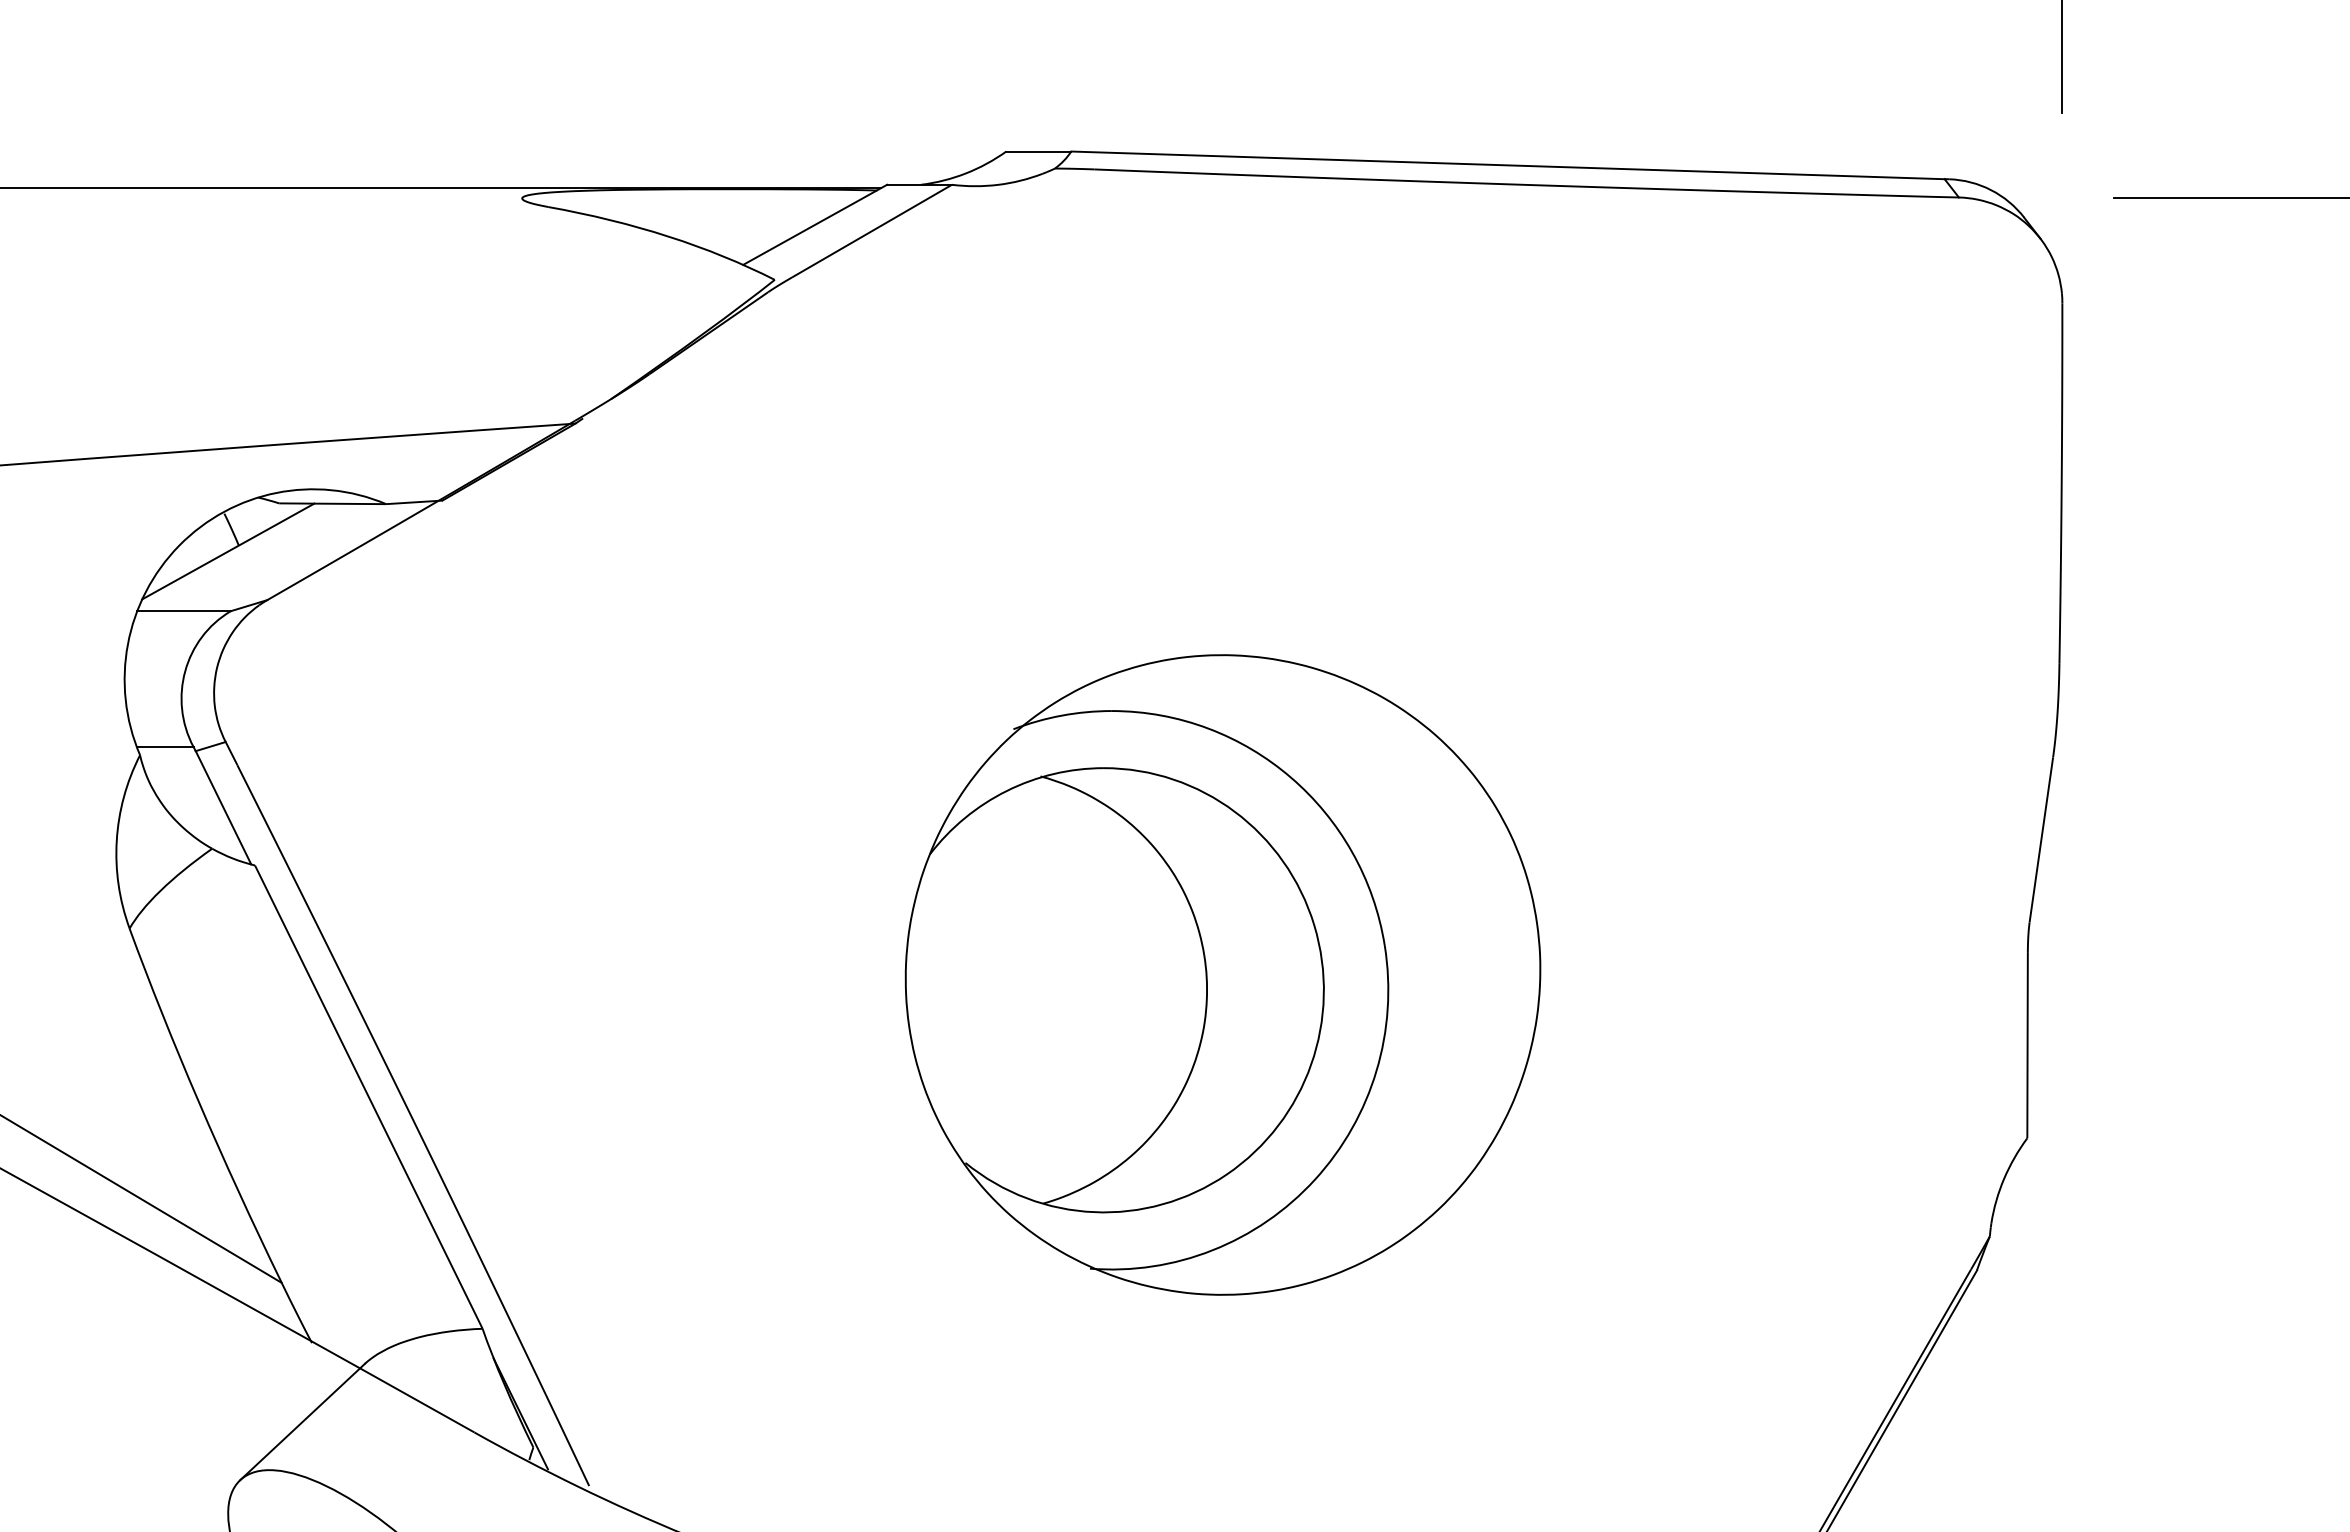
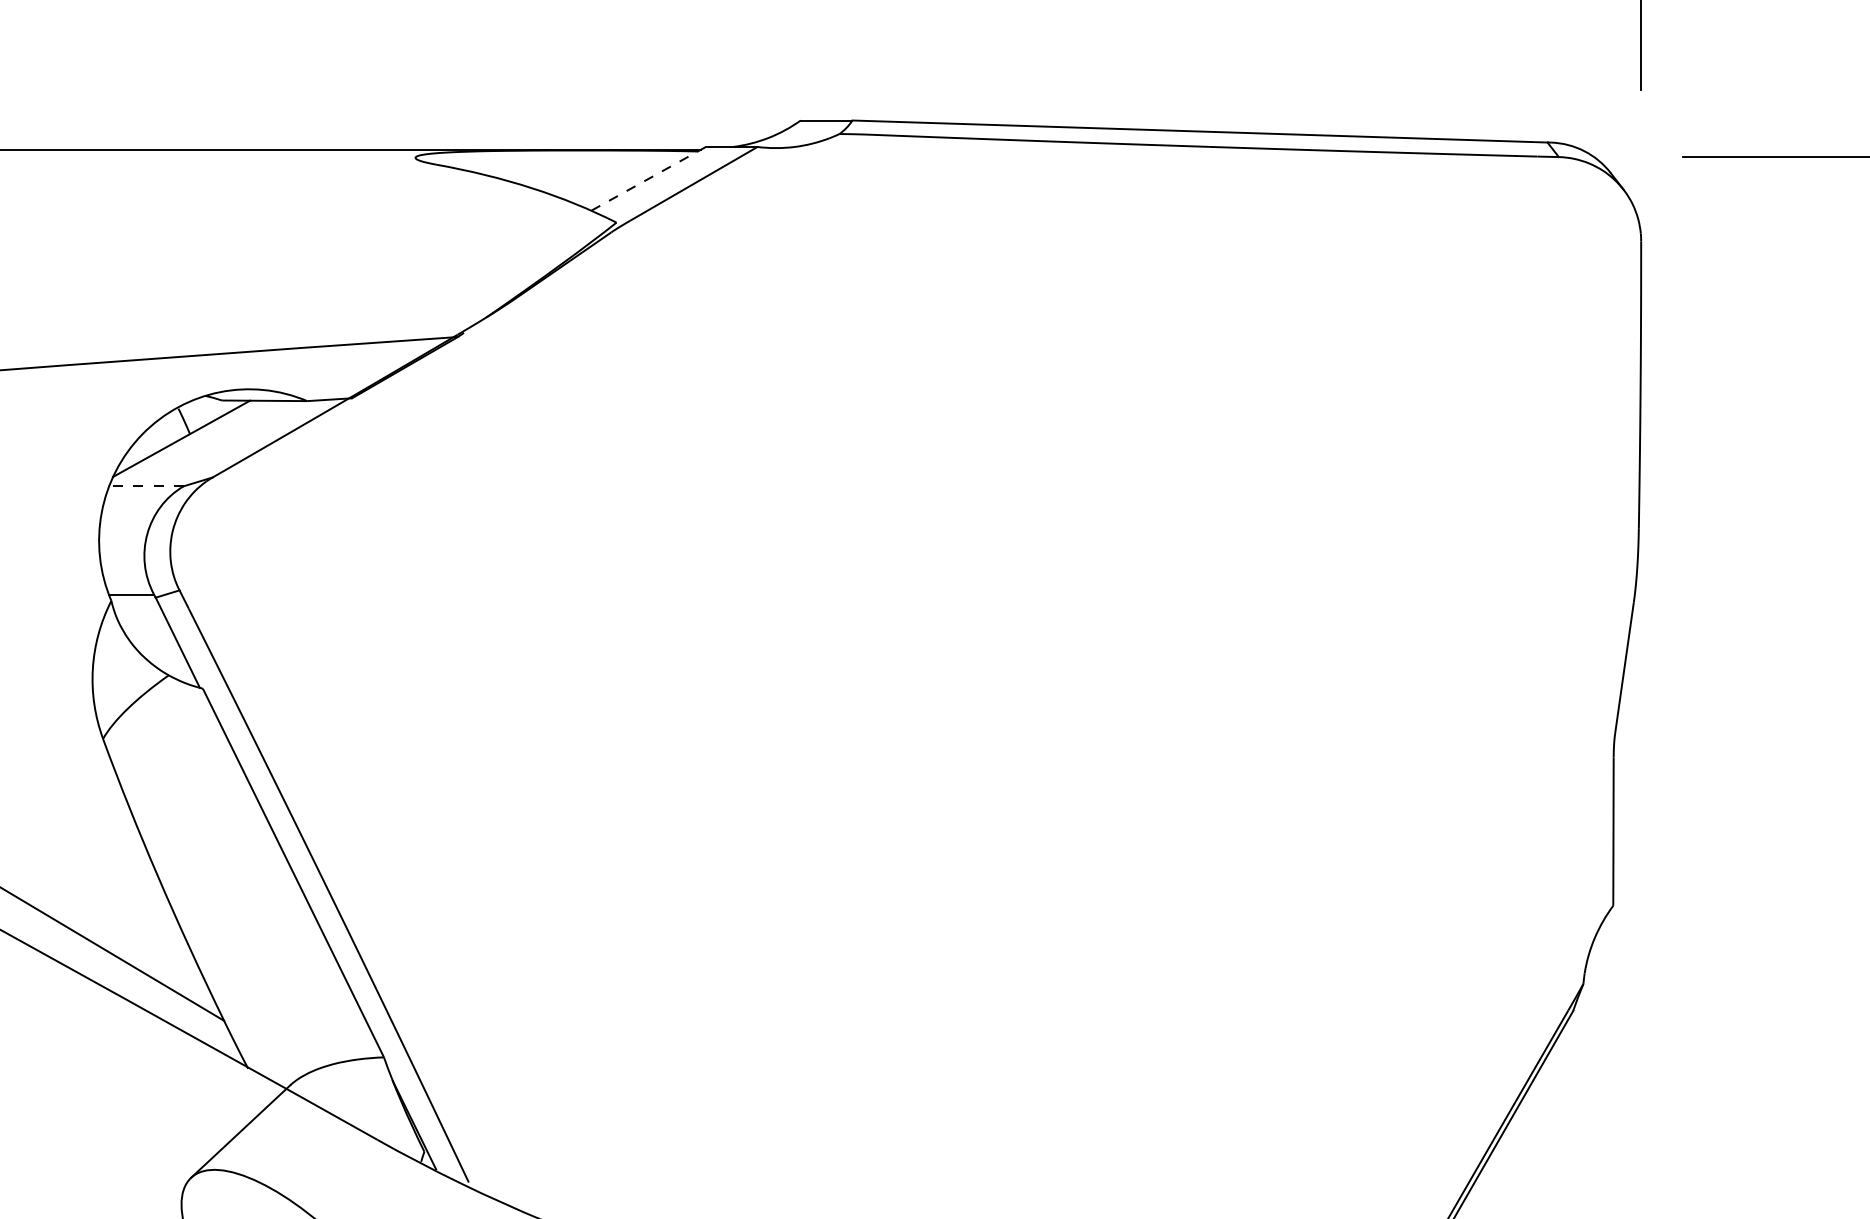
line: (815, 224) -> (648, 178), solid -> dashed
line: (184, 611) -> (146, 486), solid -> dashed
part: (1222, 974) -> (972, 775), removed

